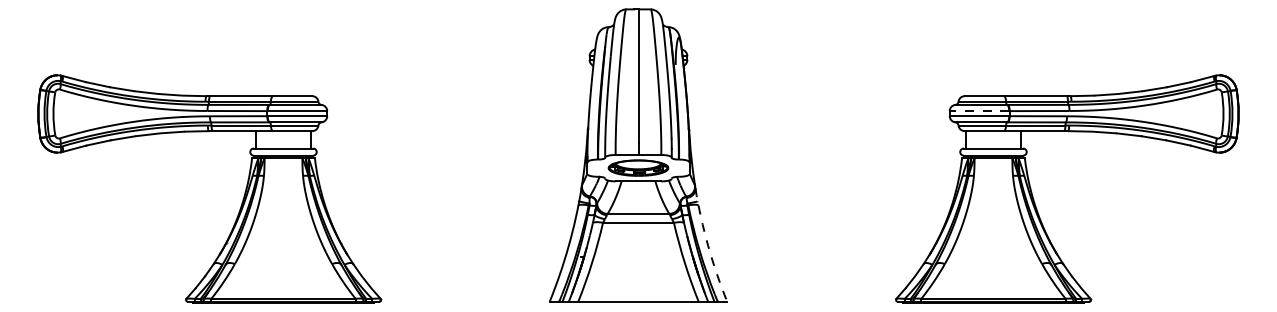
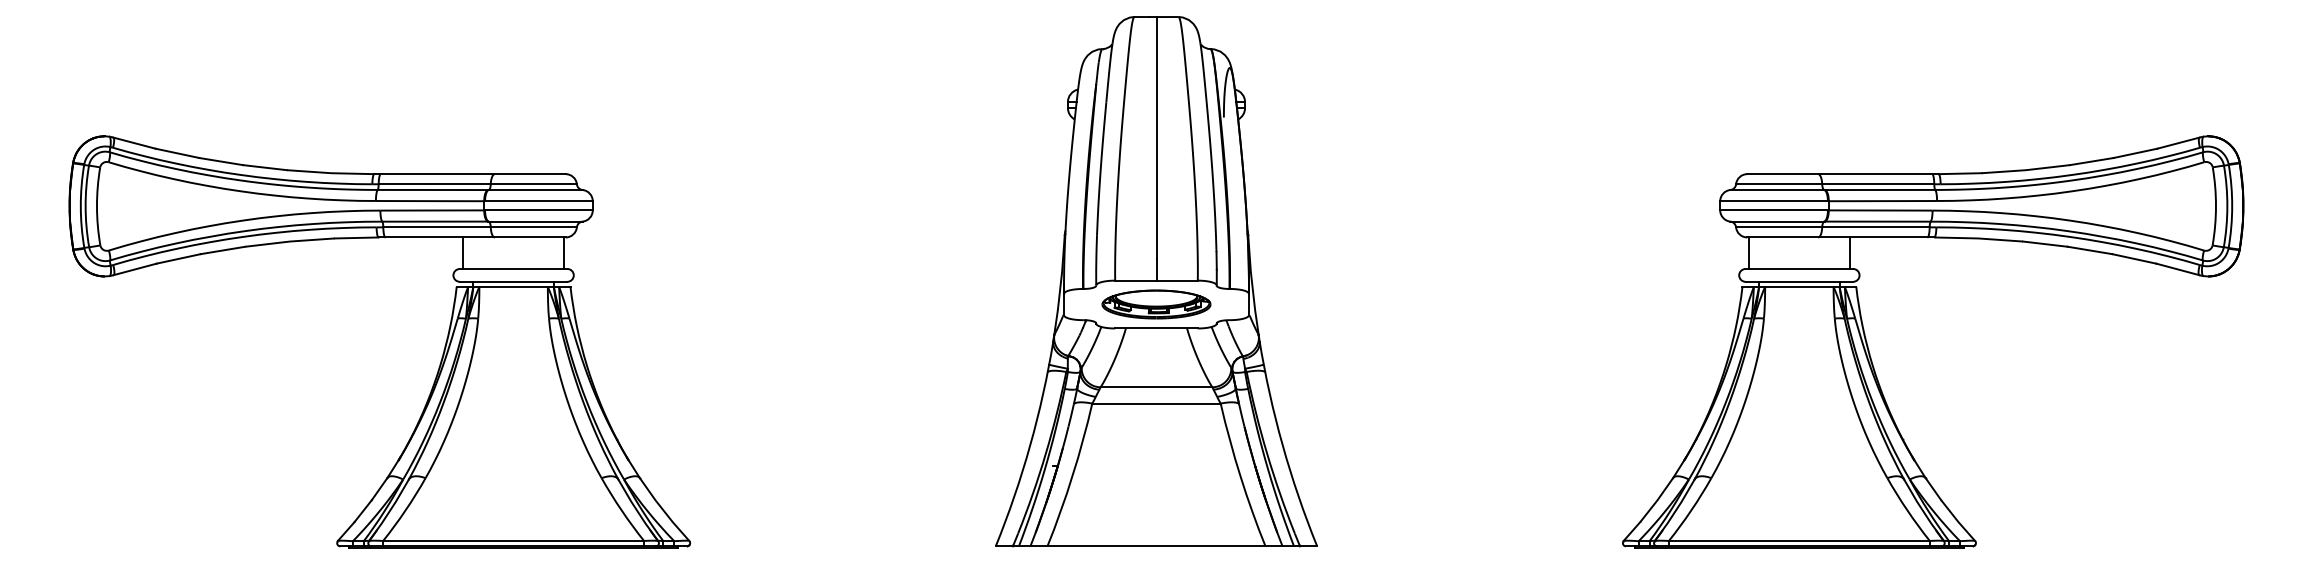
line: (979, 111) -> (1774, 201), dashed -> solid
arc: (708, 245) -> (1283, 444), dashed -> solid

